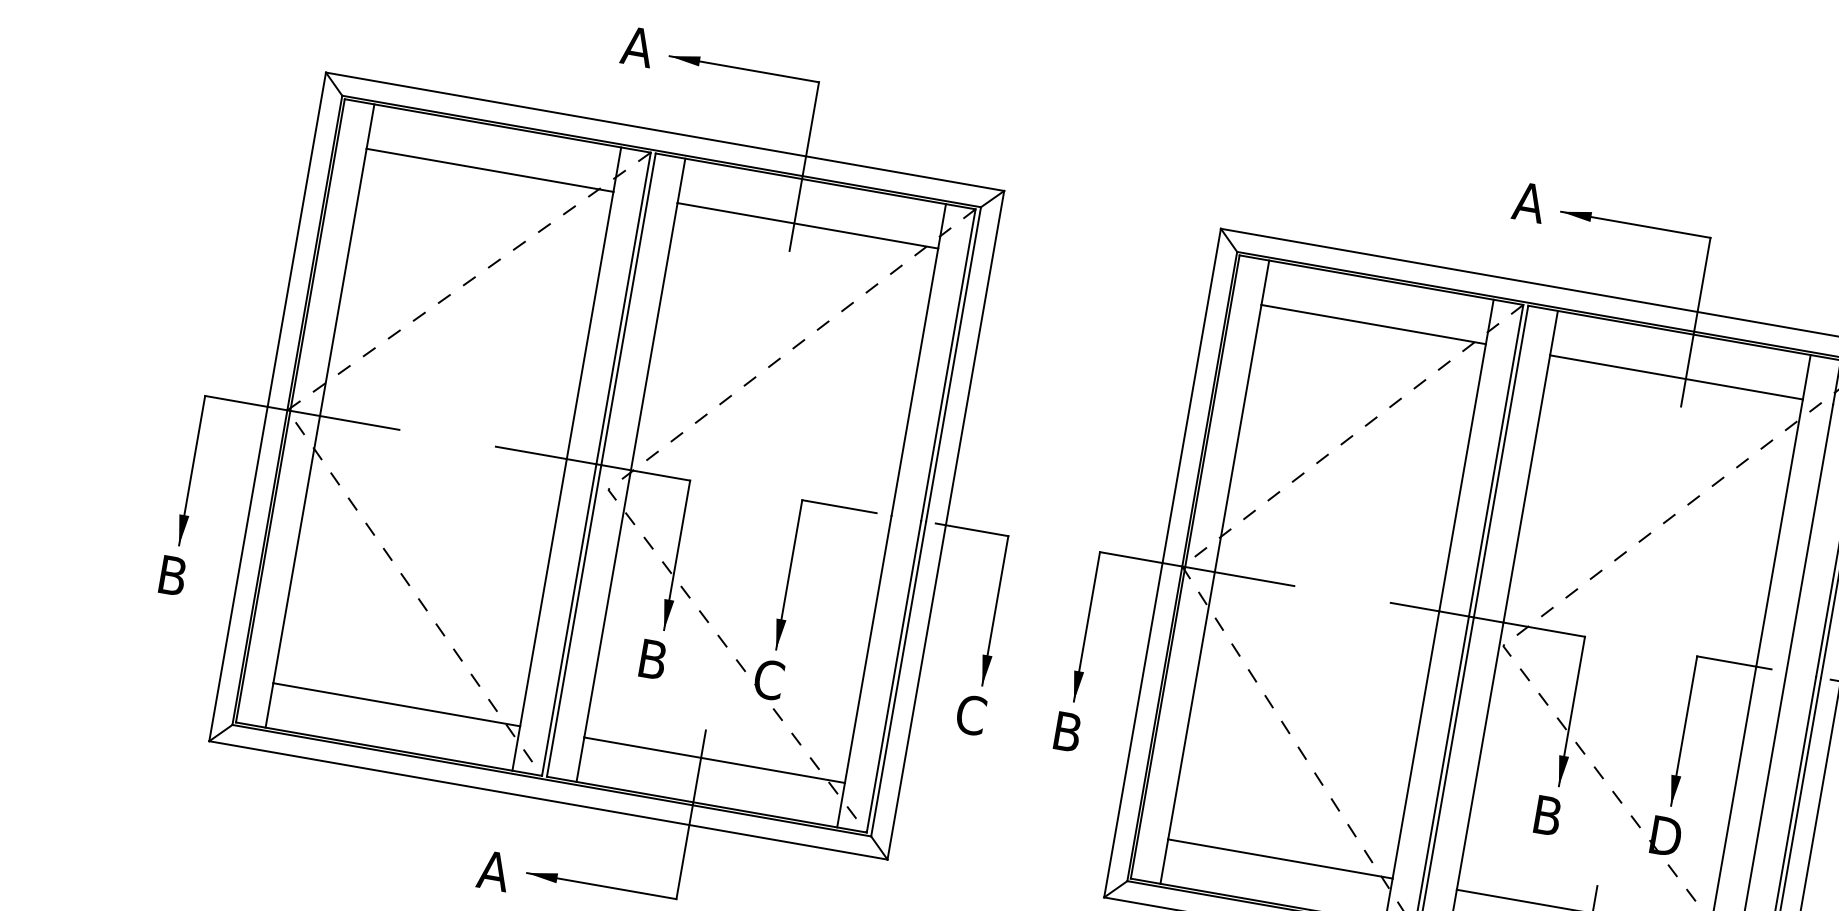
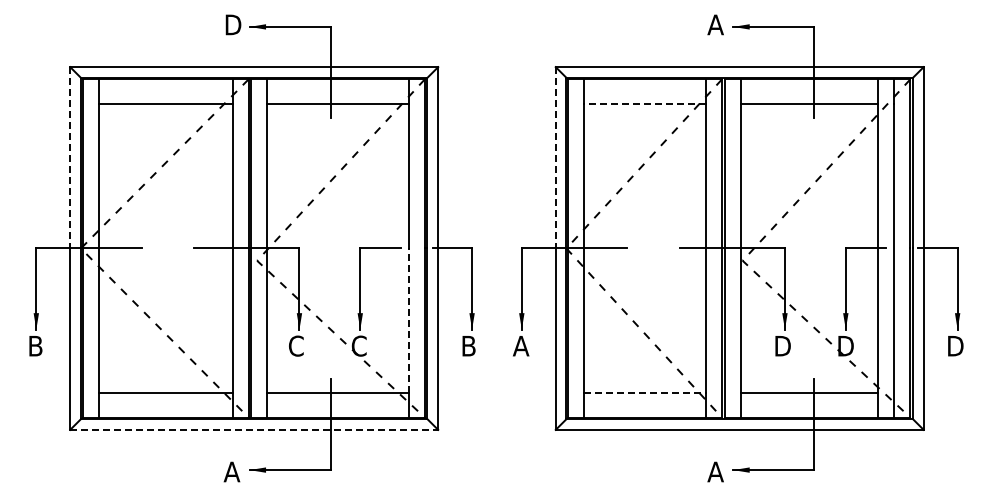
text: (638, 46) -> (232, 24), A -> D
line: (297, 239) -> (70, 157), solid -> dashed
line: (1374, 324) -> (645, 103), solid -> dashed
line: (1191, 395) -> (555, 157), solid -> dashed
line: (867, 648) -> (408, 320), solid -> dashed
text: (653, 658) -> (296, 345), B -> C
text: (970, 713) -> (468, 345), C -> B
text: (1066, 732) -> (520, 346), B -> A
line: (549, 799) -> (254, 429), solid -> dashed
text: (1552, 817) -> (784, 346), B -> D
line: (1281, 859) -> (645, 393), solid -> dashed

